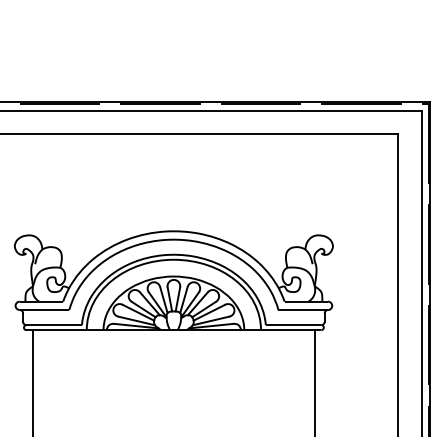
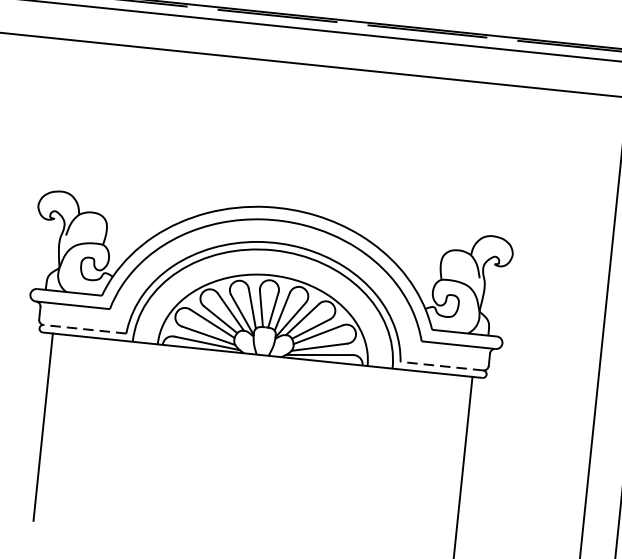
line: (54, 325) -> (85, 329), solid -> dashed
line: (293, 325) -> (441, 366), solid -> dashed

